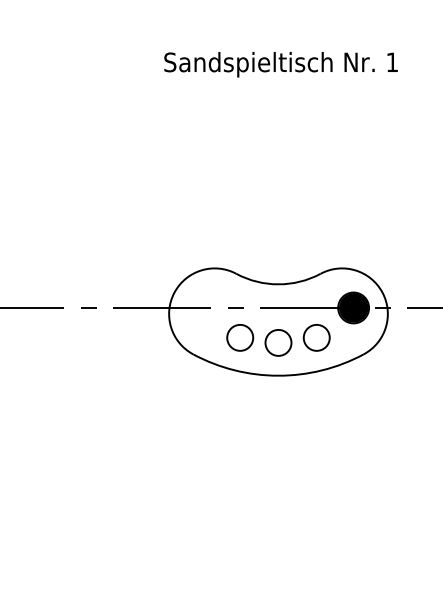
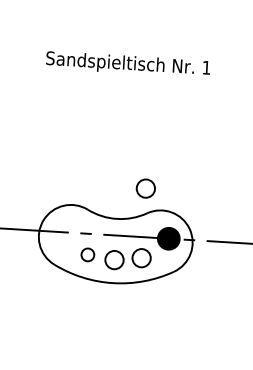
circle: (316, 238) -> (145, 188), added
circle: (240, 337) -> (88, 254), size x0.7

